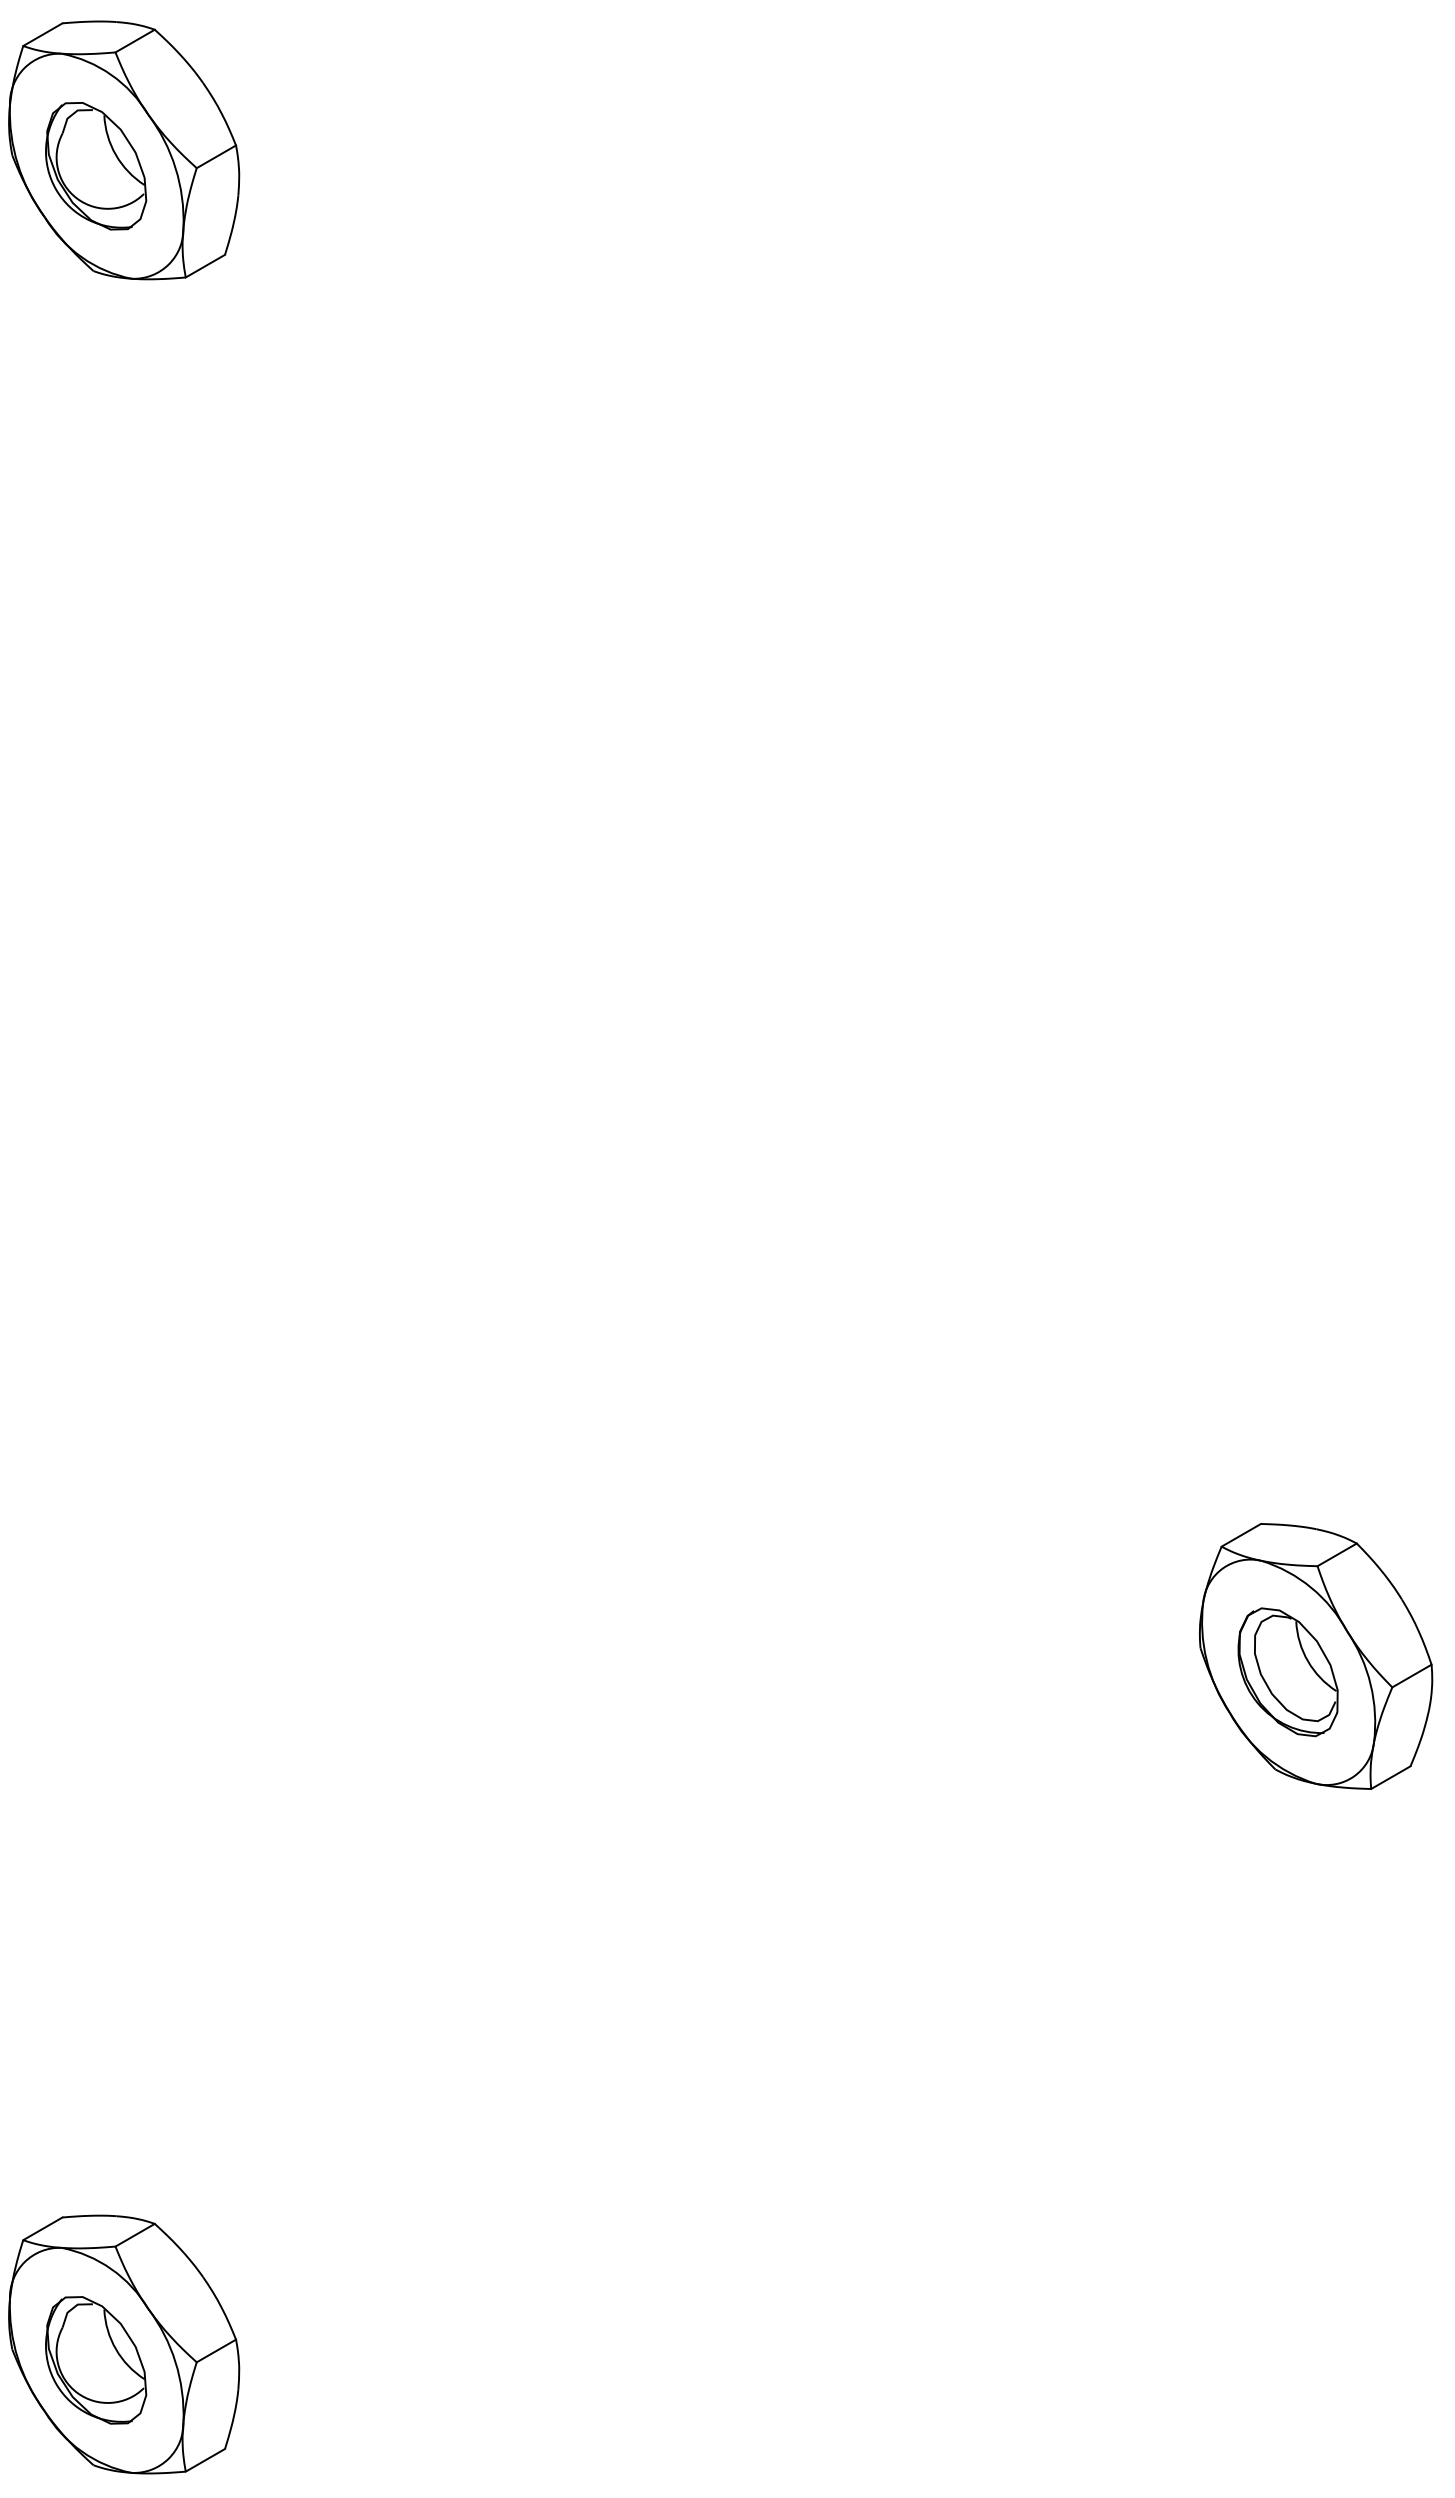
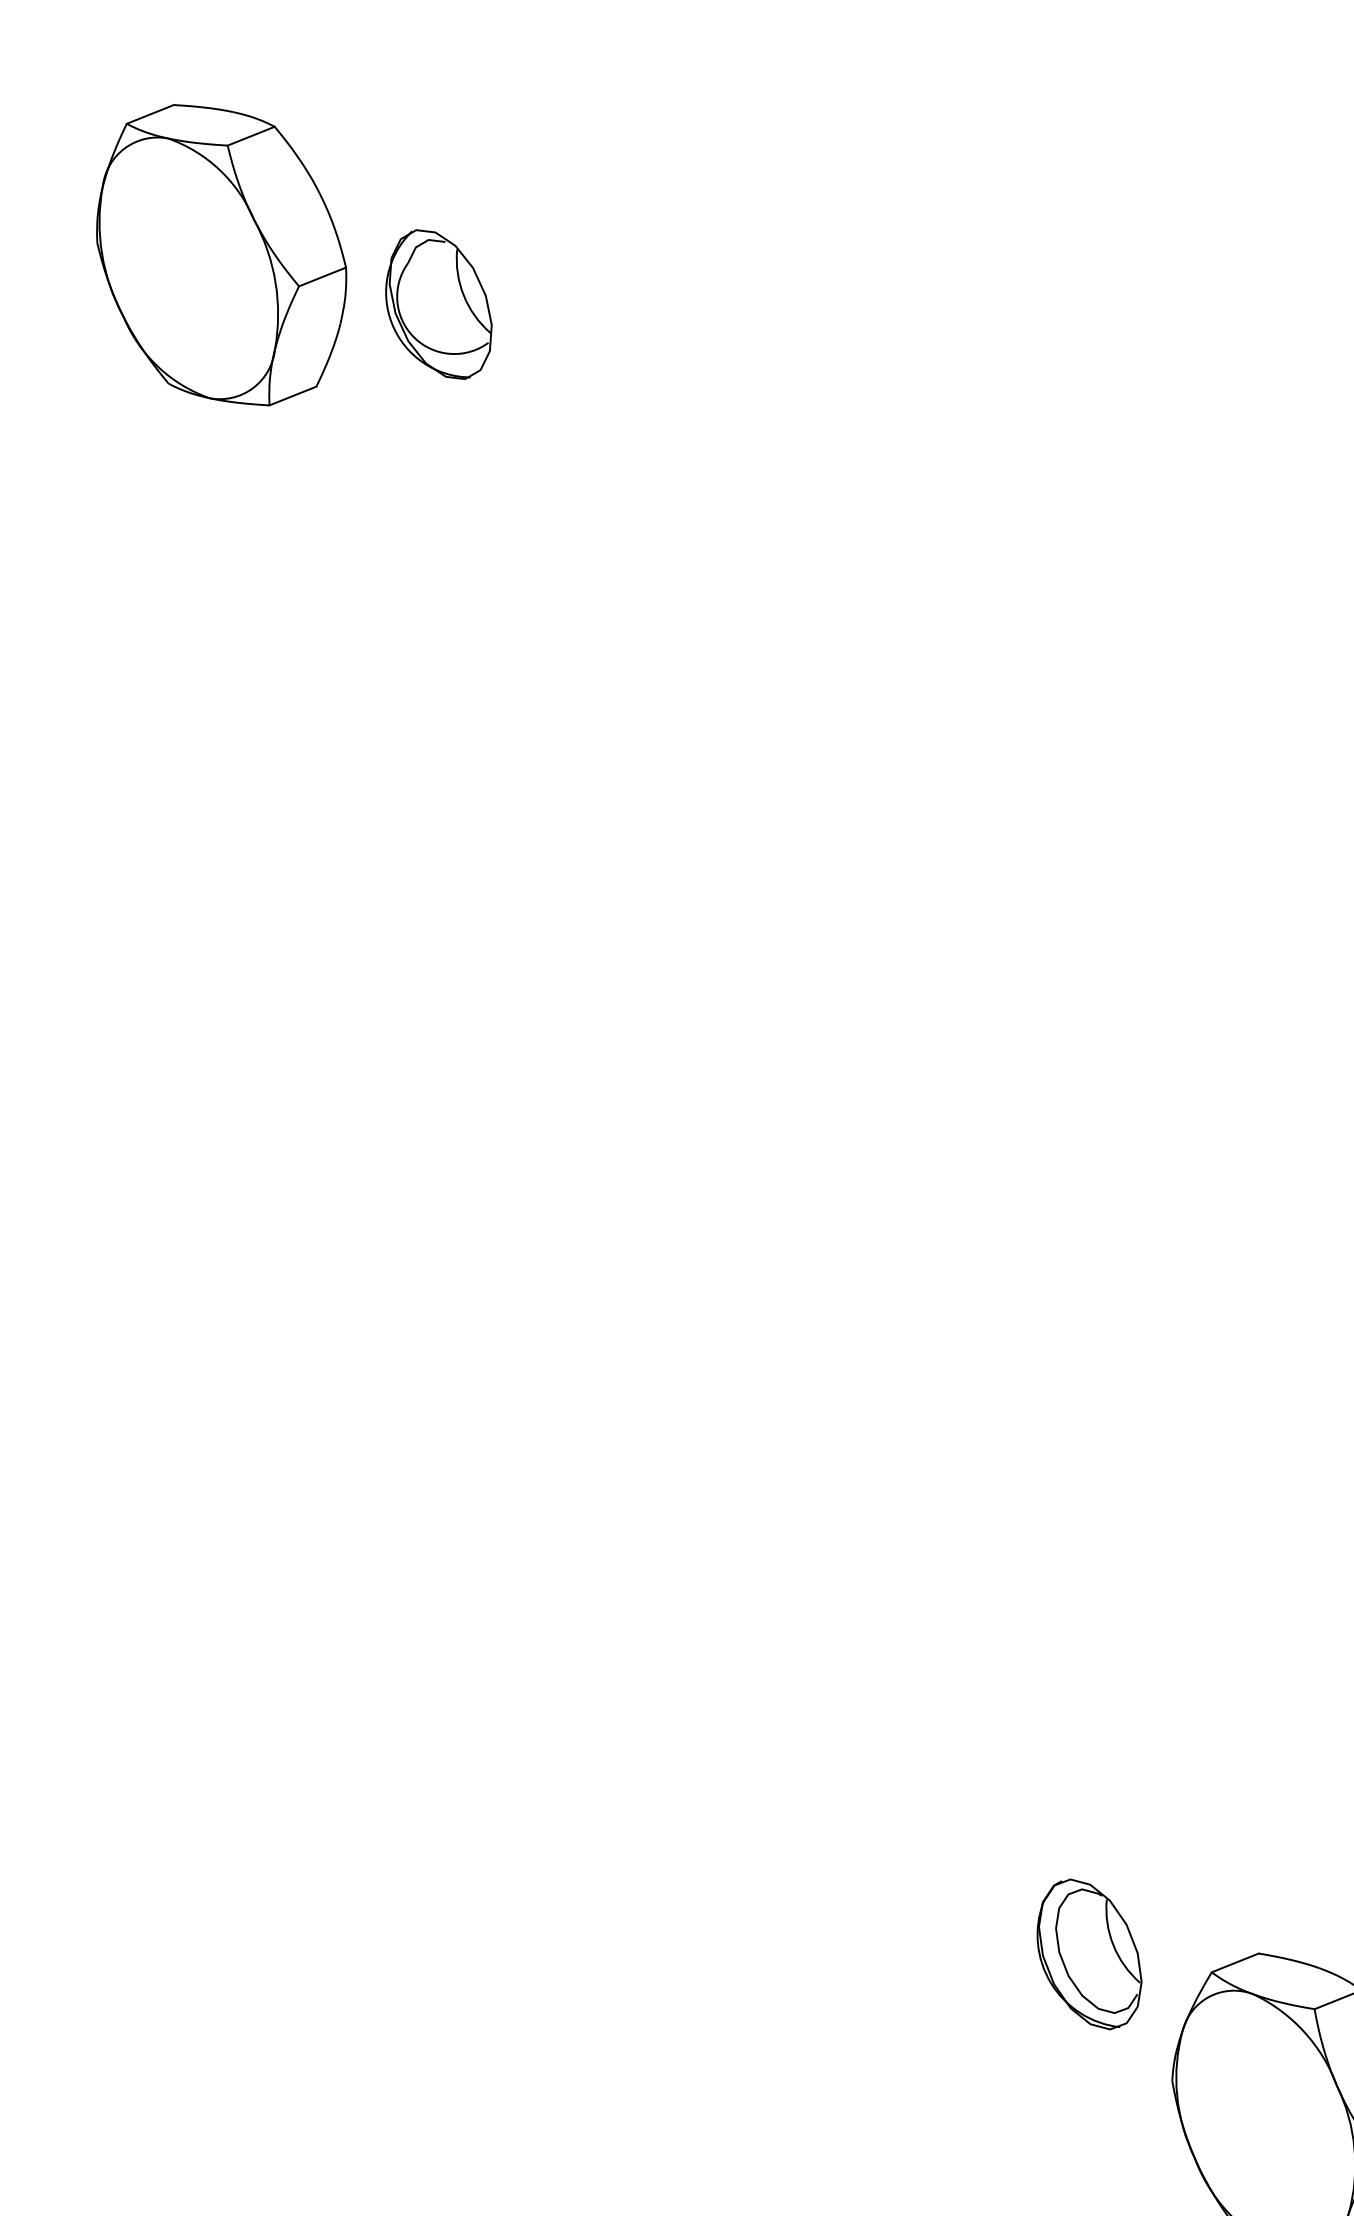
part: (96, 166) -> (440, 304), moved
part: (1287, 1672) -> (1089, 1954), moved

